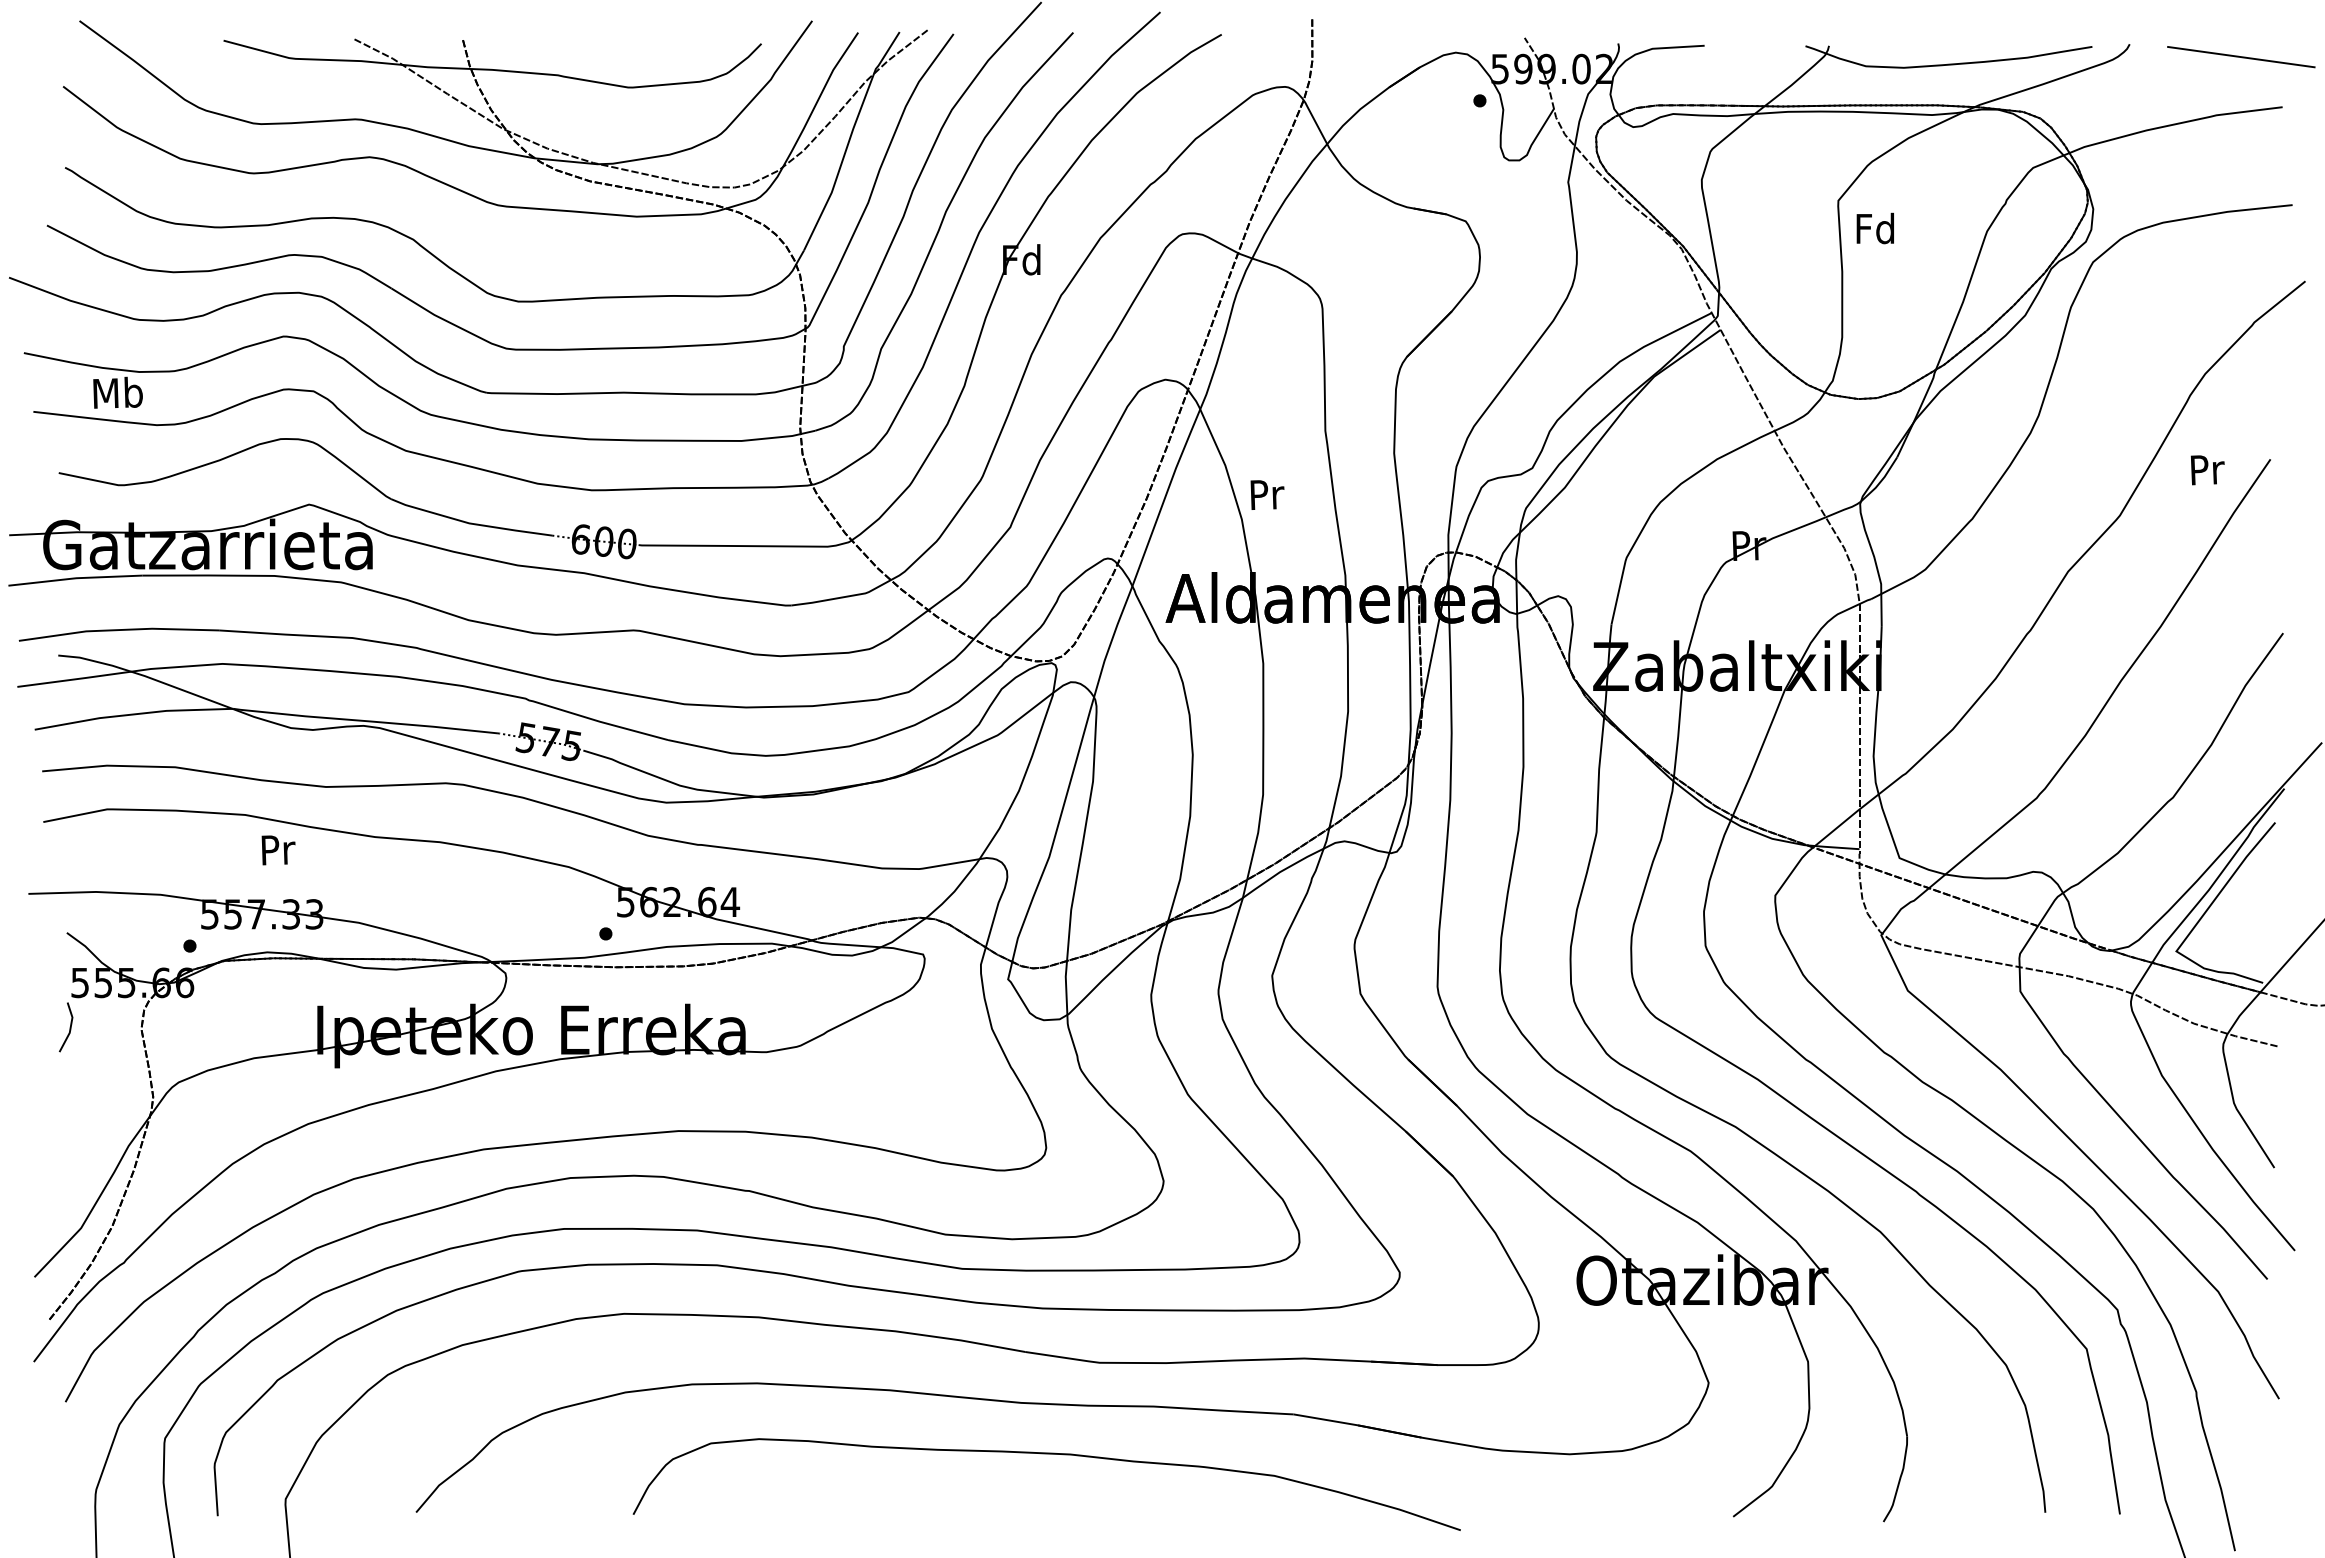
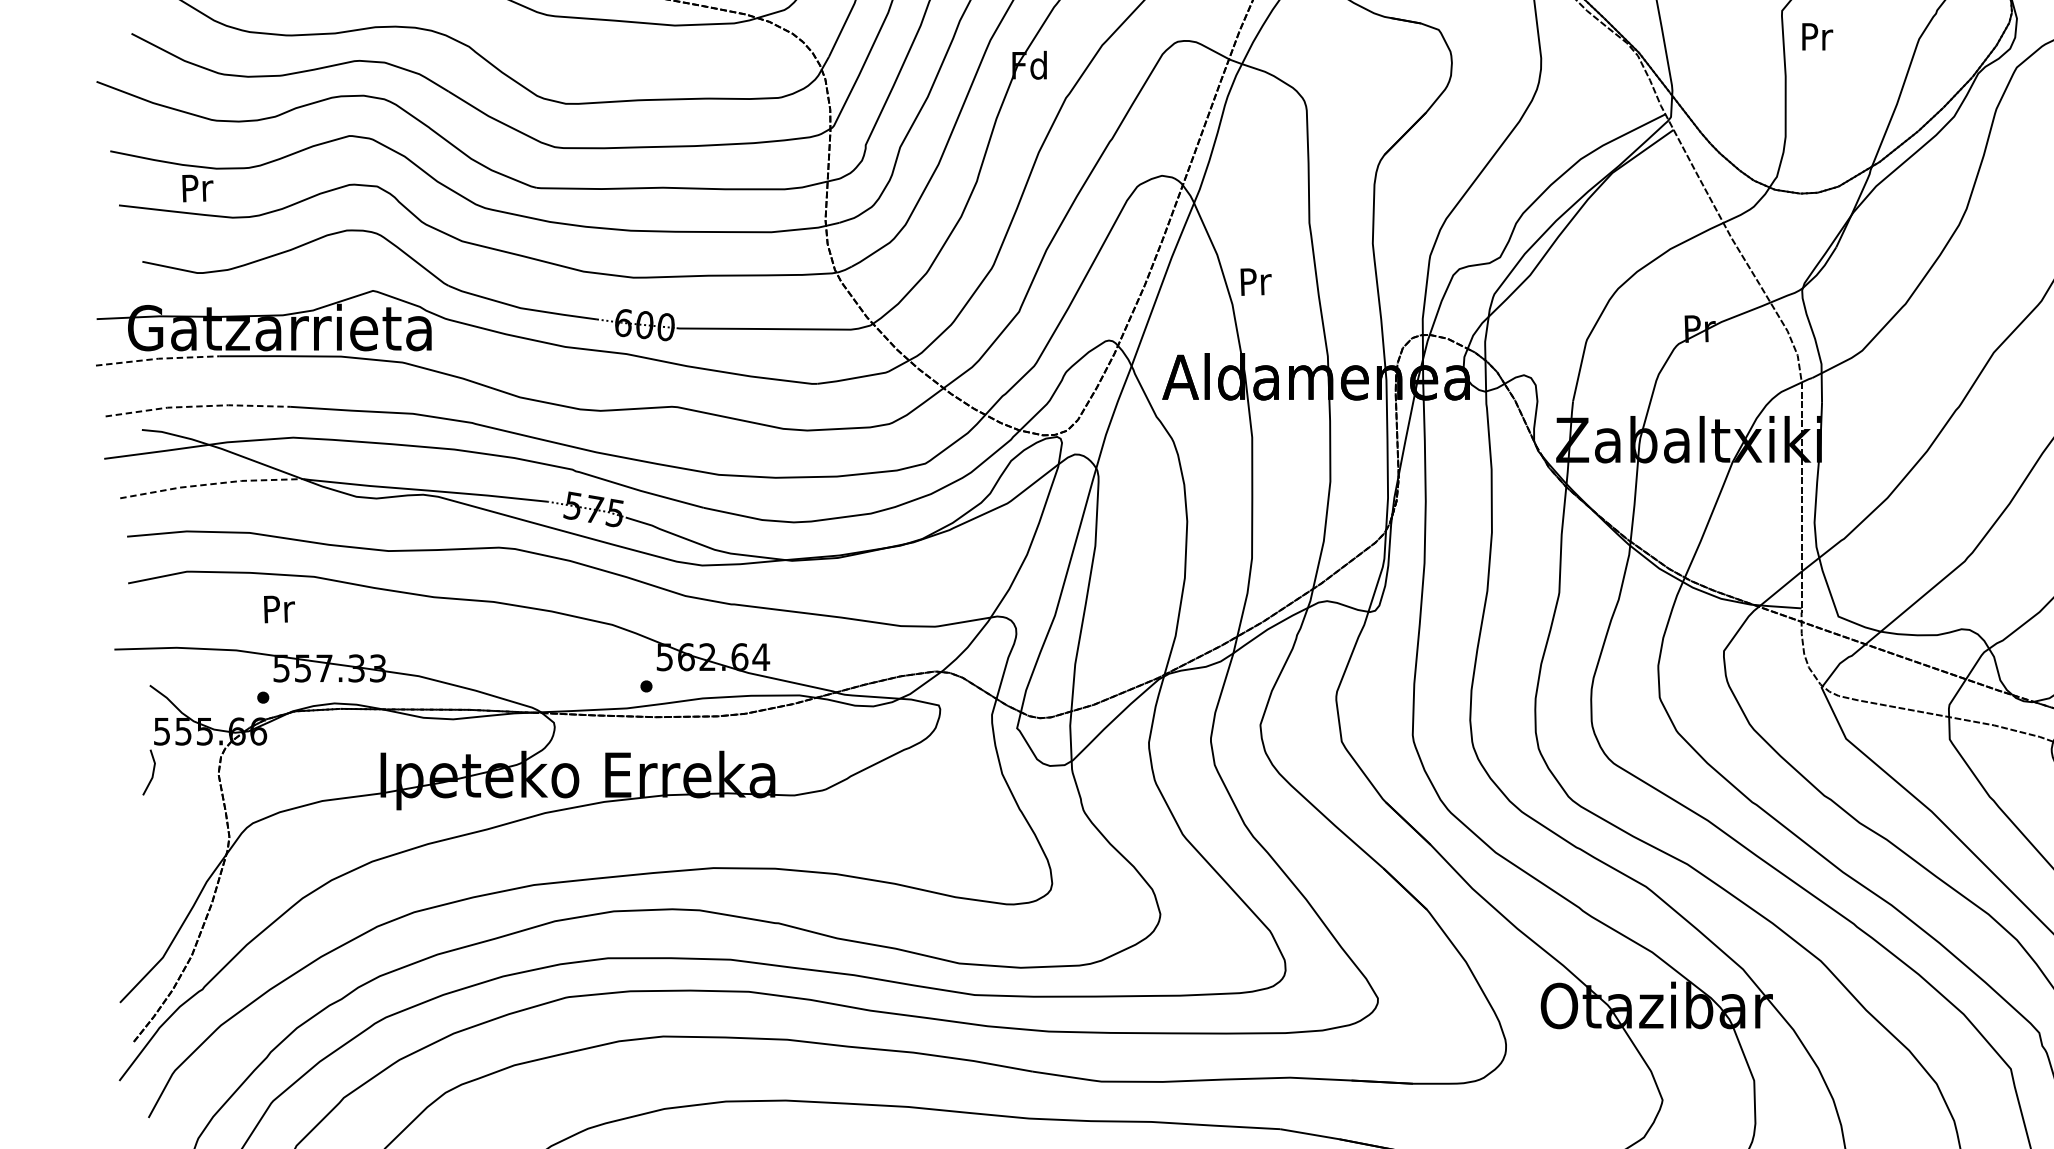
text: (1874, 228) -> (1815, 36), Fd -> Pr
text: (117, 392) -> (196, 187), Mb -> Pr
line: (75, 578) -> (157, 358), solid -> dashed
line: (118, 630) -> (197, 406), solid -> dashed
line: (134, 714) -> (212, 484), solid -> dashed
text: (278, 850) -> (279, 609), moved

